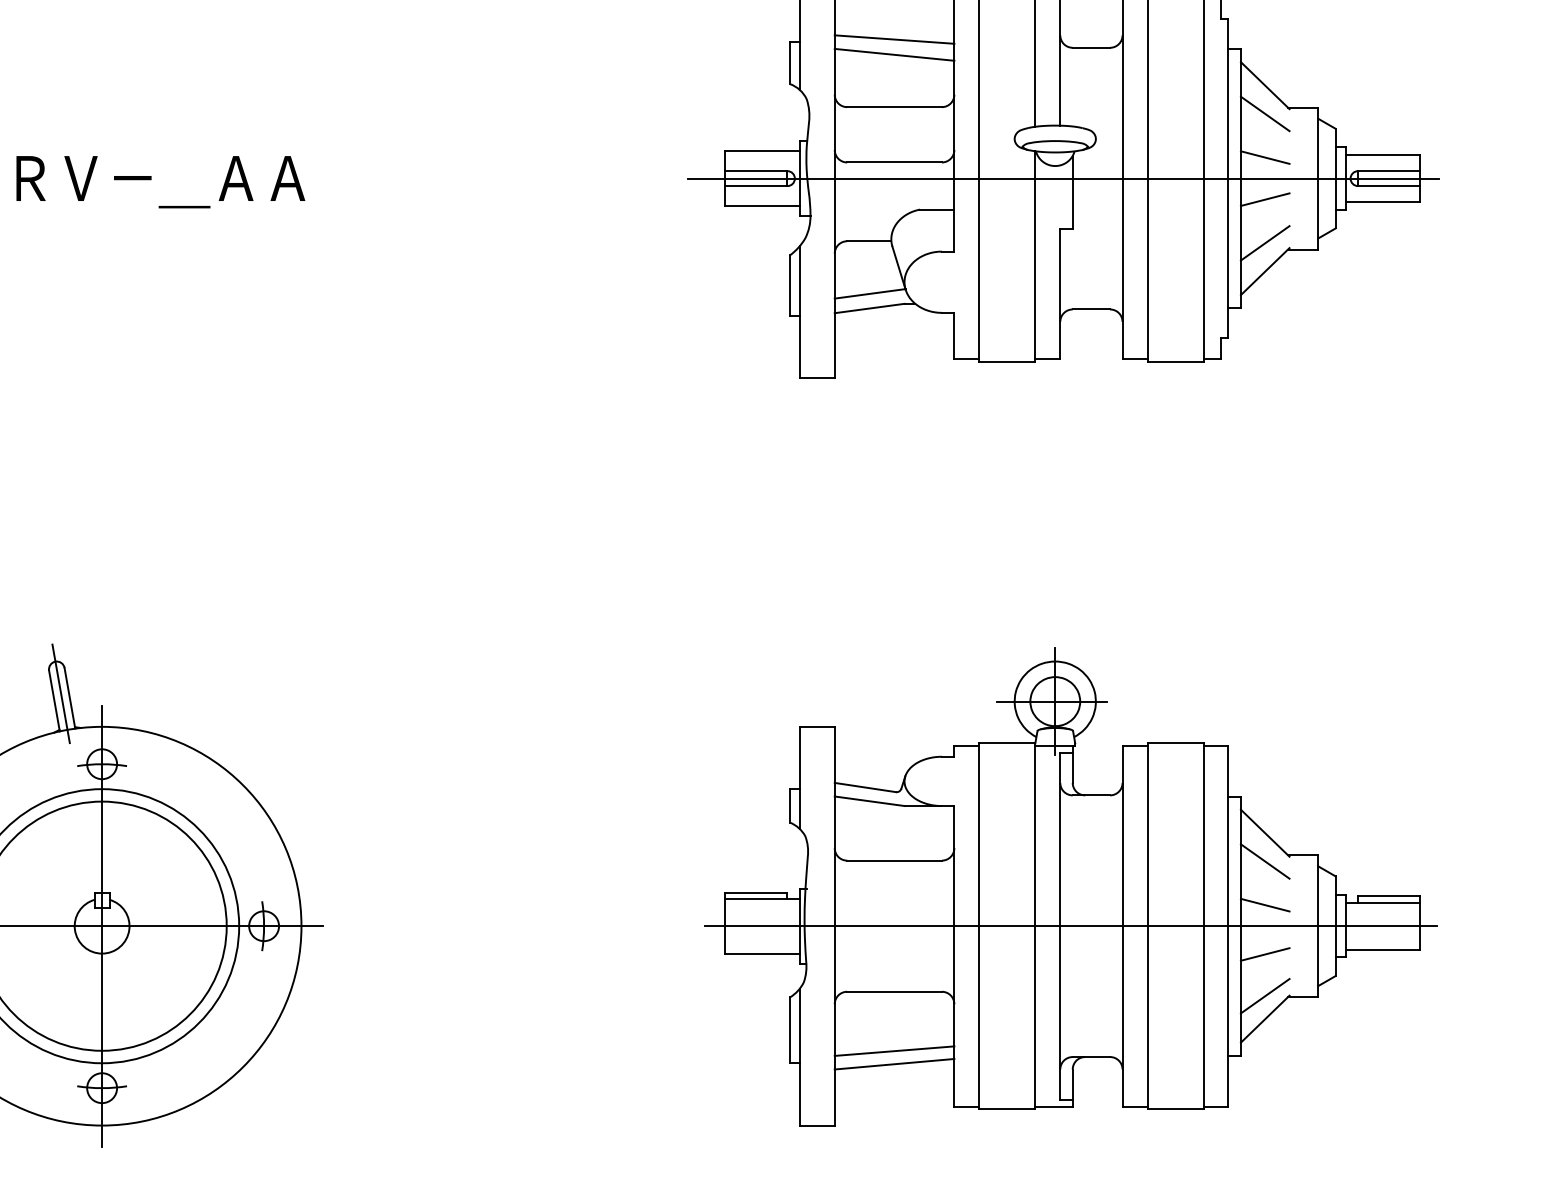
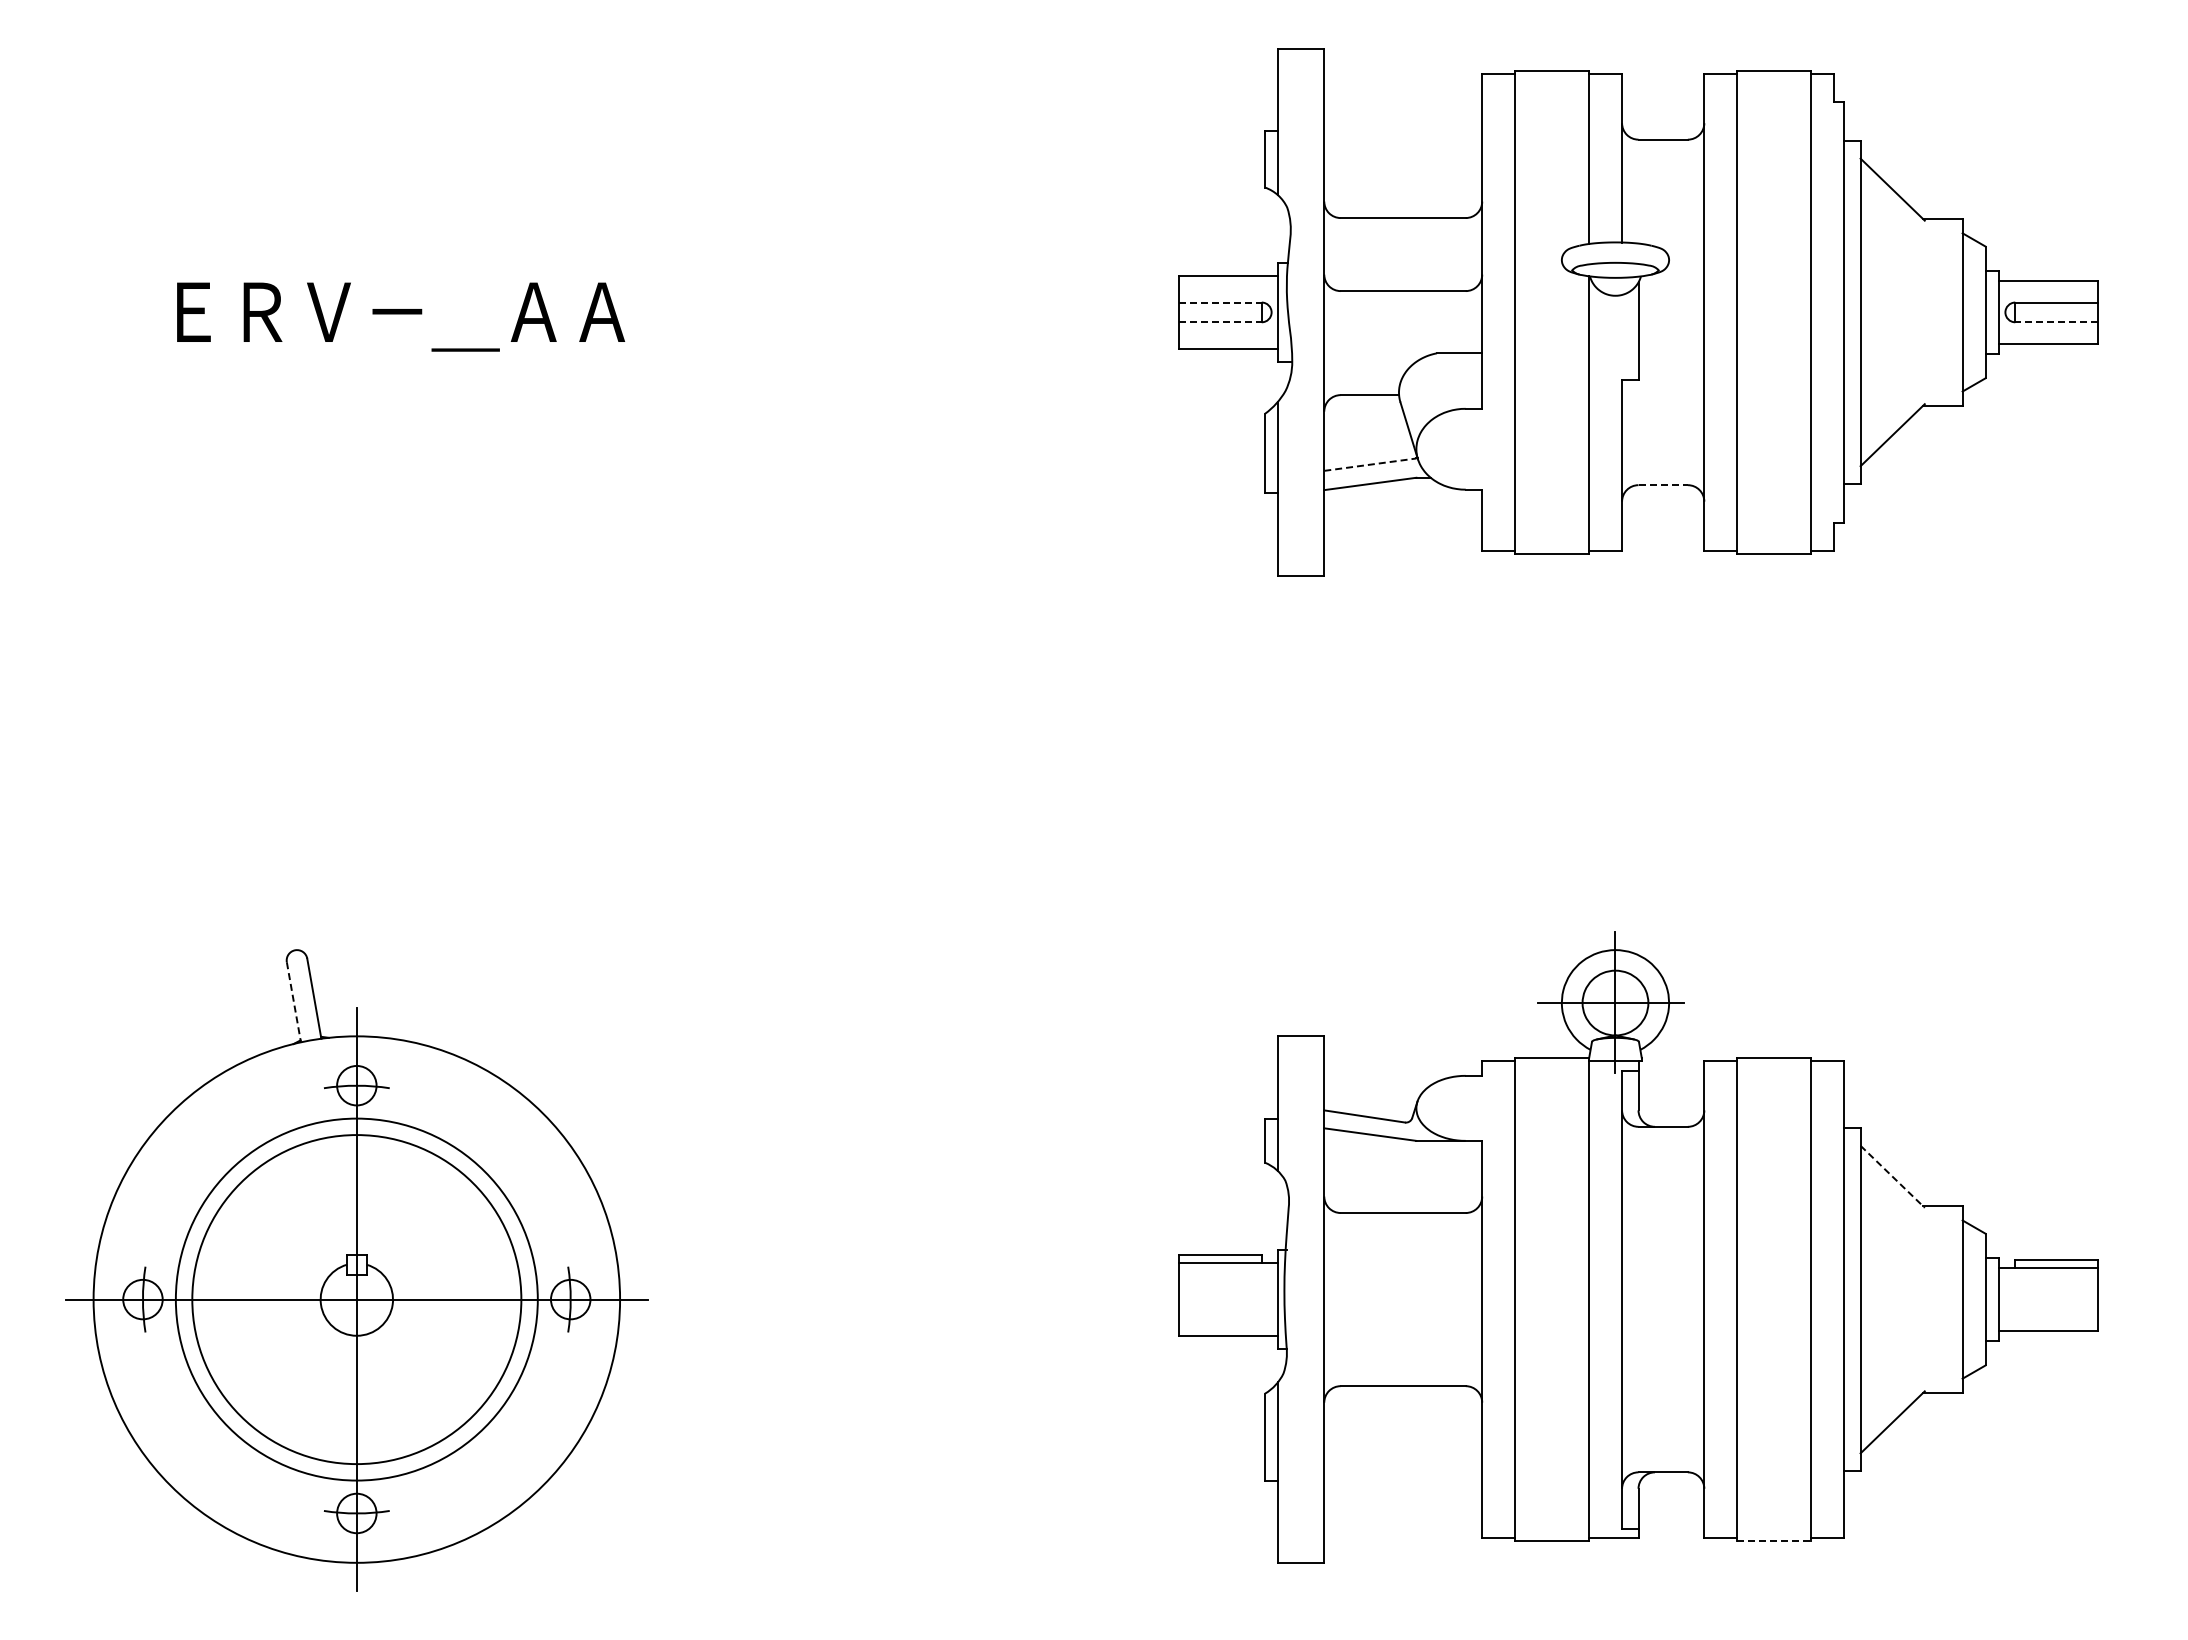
line: (894, 39) -> (1403, 128), removed
line: (894, 54) -> (1403, 148), removed
line: (1265, 113) -> (1892, 226), removed
line: (1265, 157) -> (1892, 284), removed
line: (756, 171) -> (1221, 302), solid -> dashed
line: (1063, 178) -> (1626, 312), removed
line: (756, 186) -> (1221, 322), solid -> dashed
line: (1388, 186) -> (2055, 322), solid -> dashed
line: (1265, 199) -> (1892, 339), removed
line: (1265, 243) -> (1892, 397), removed
line: (869, 293) -> (1370, 464), solid -> dashed
line: (1091, 309) -> (1663, 485), solid -> dashed
line: (60, 693) -> (302, 992), removed
line: (54, 701) -> (293, 1002), solid -> dashed
line: (1265, 832) -> (1892, 1176), solid -> dashed
line: (1265, 861) -> (1892, 1213), removed
line: (1265, 904) -> (1892, 1271), removed
line: (1070, 926) -> (1635, 1299), removed
line: (1265, 954) -> (1892, 1336), removed
line: (1265, 995) -> (1892, 1391), removed
line: (894, 1051) -> (1403, 1464), removed
line: (894, 1063) -> (1403, 1481), removed
line: (1175, 1109) -> (1774, 1541), solid -> dashed

